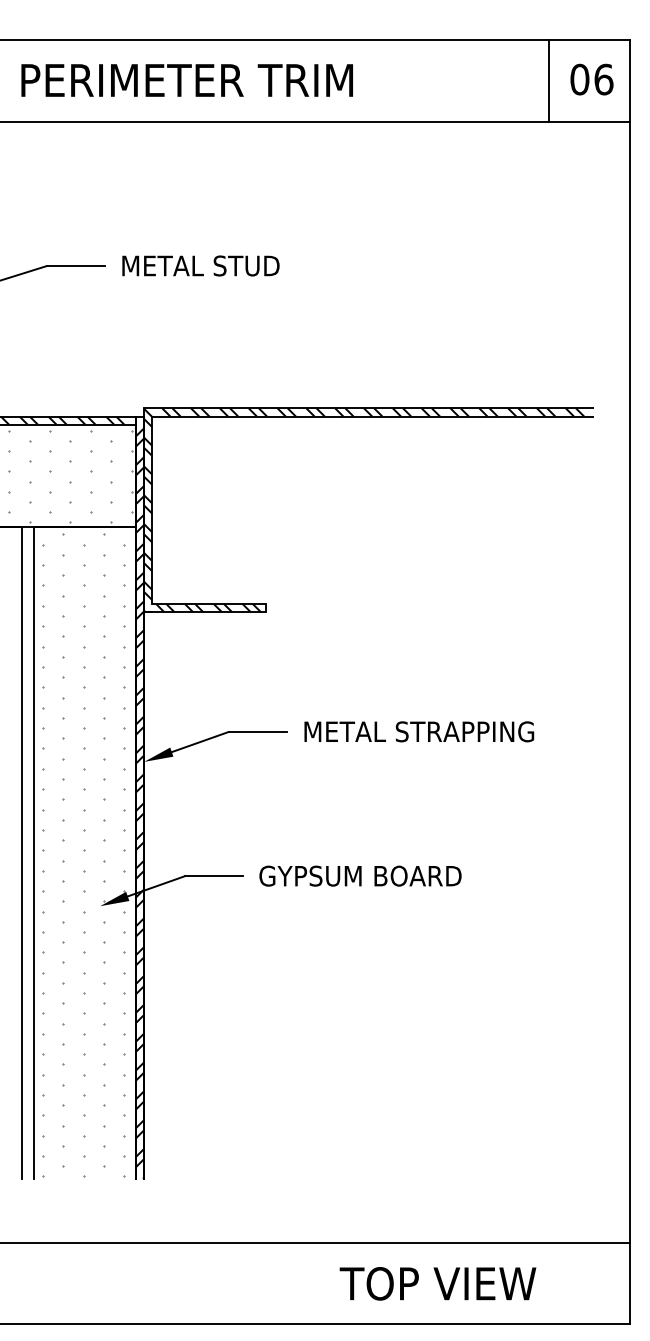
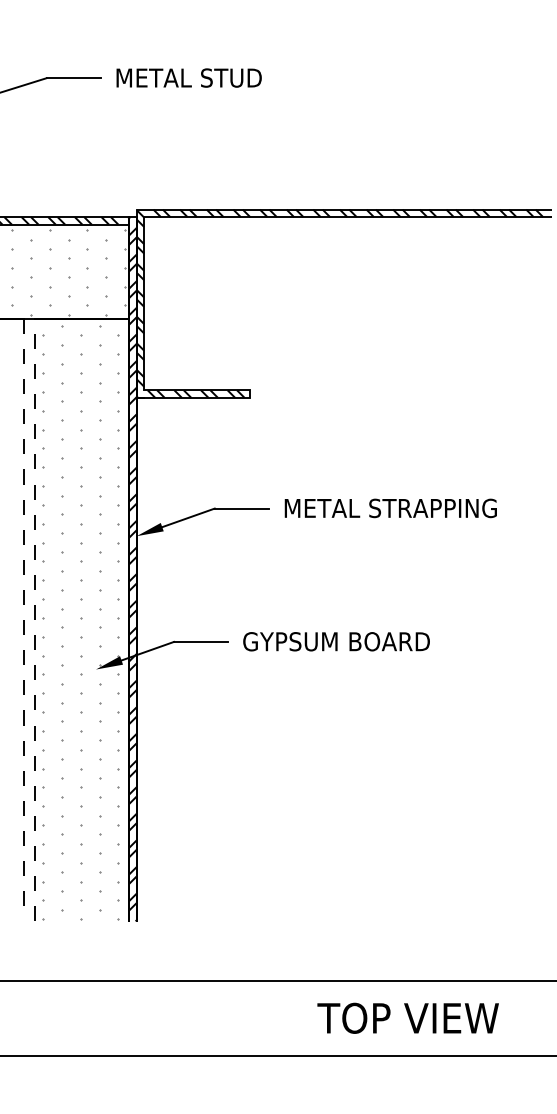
line: (34, 852) -> (35, 619), solid -> dashed
line: (22, 853) -> (24, 620), solid -> dashed

